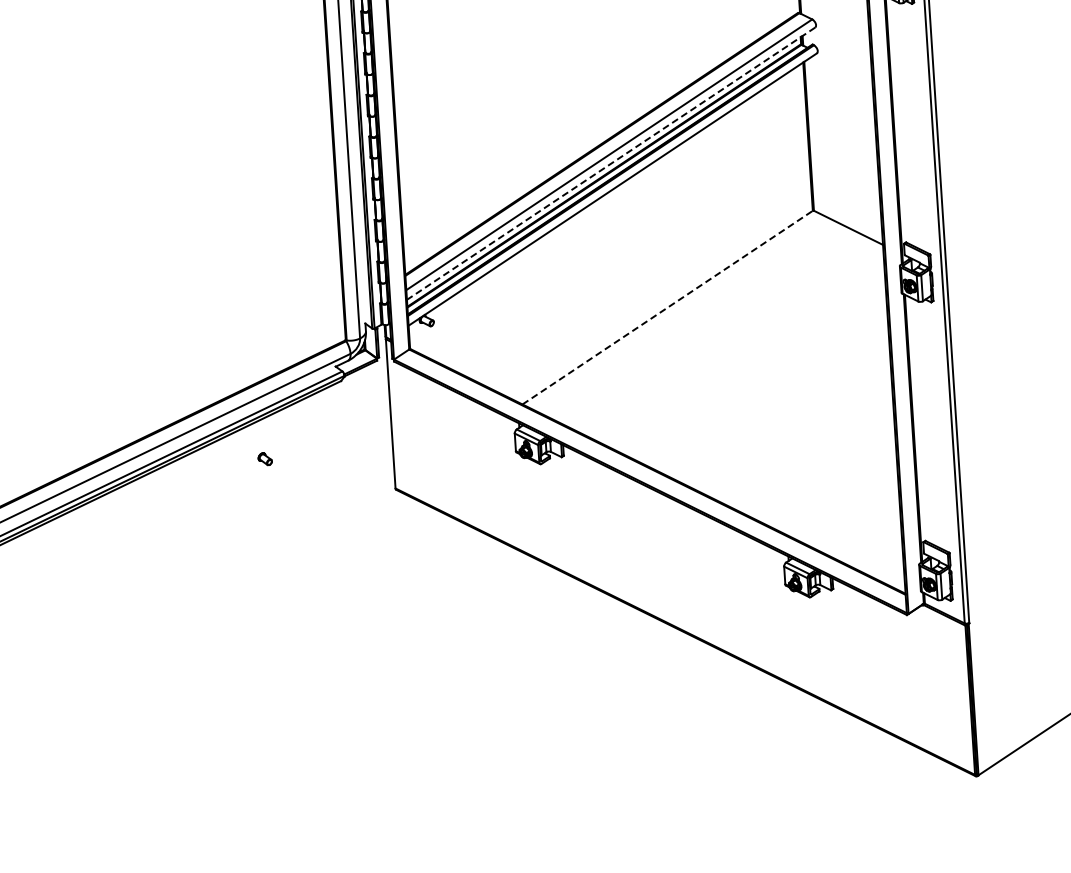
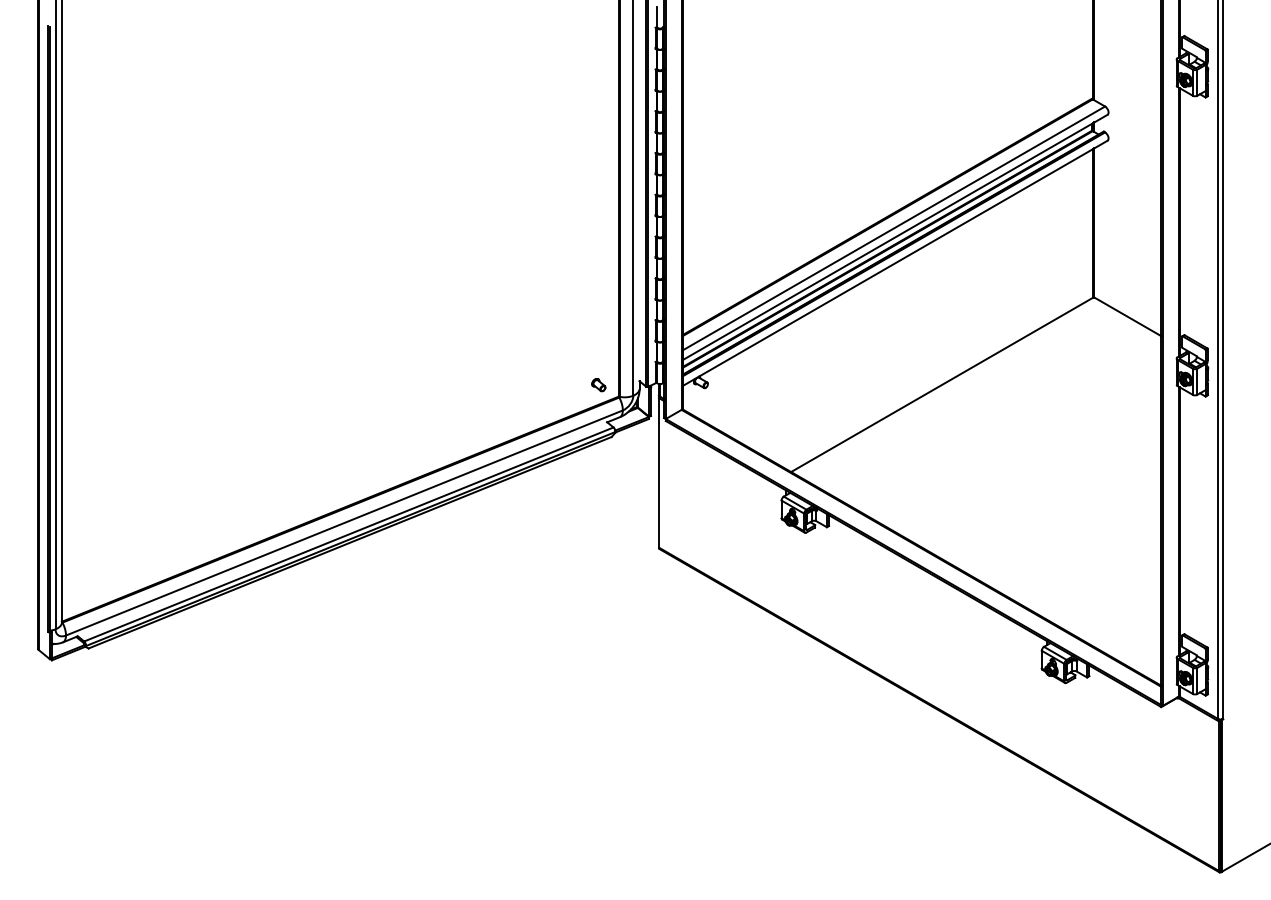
line: (610, 163) -> (894, 237), dashed -> solid
line: (667, 307) -> (942, 384), dashed -> solid
part: (264, 459) -> (598, 385), moved

